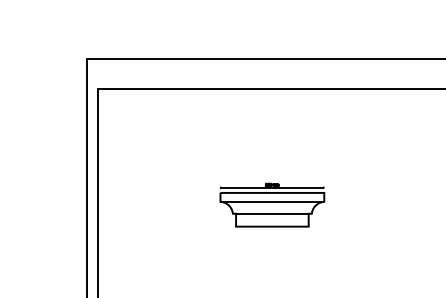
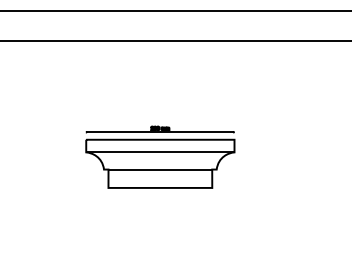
part: (272, 204) -> (160, 156), size x1.43

